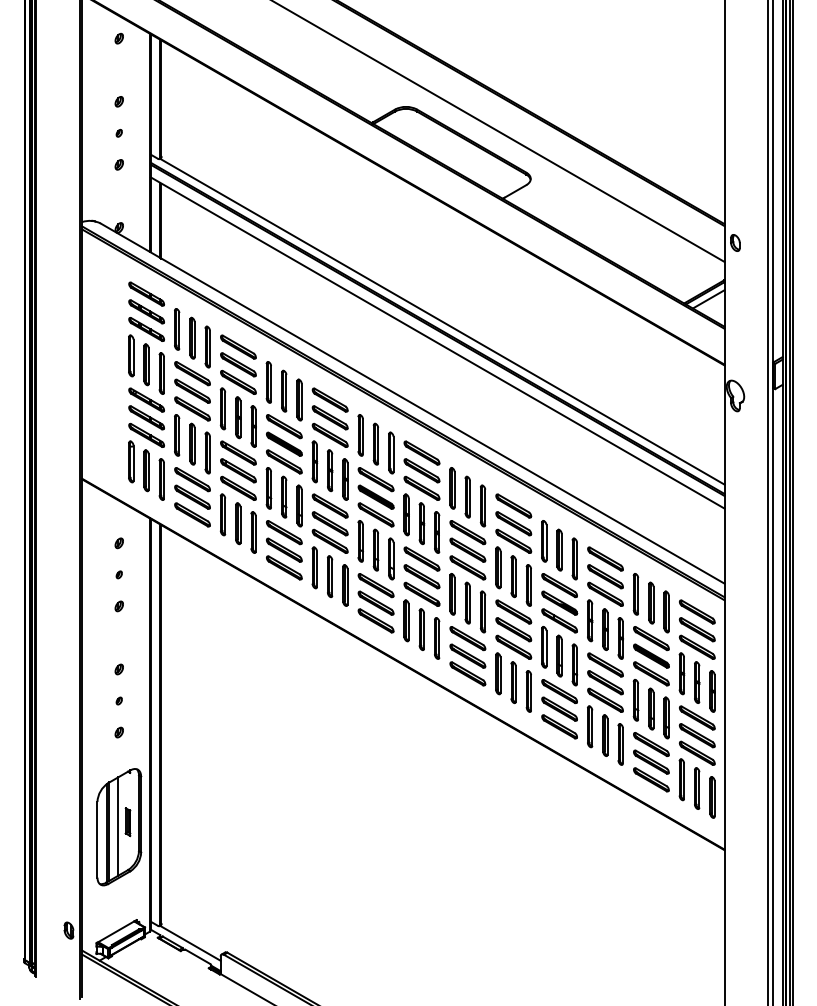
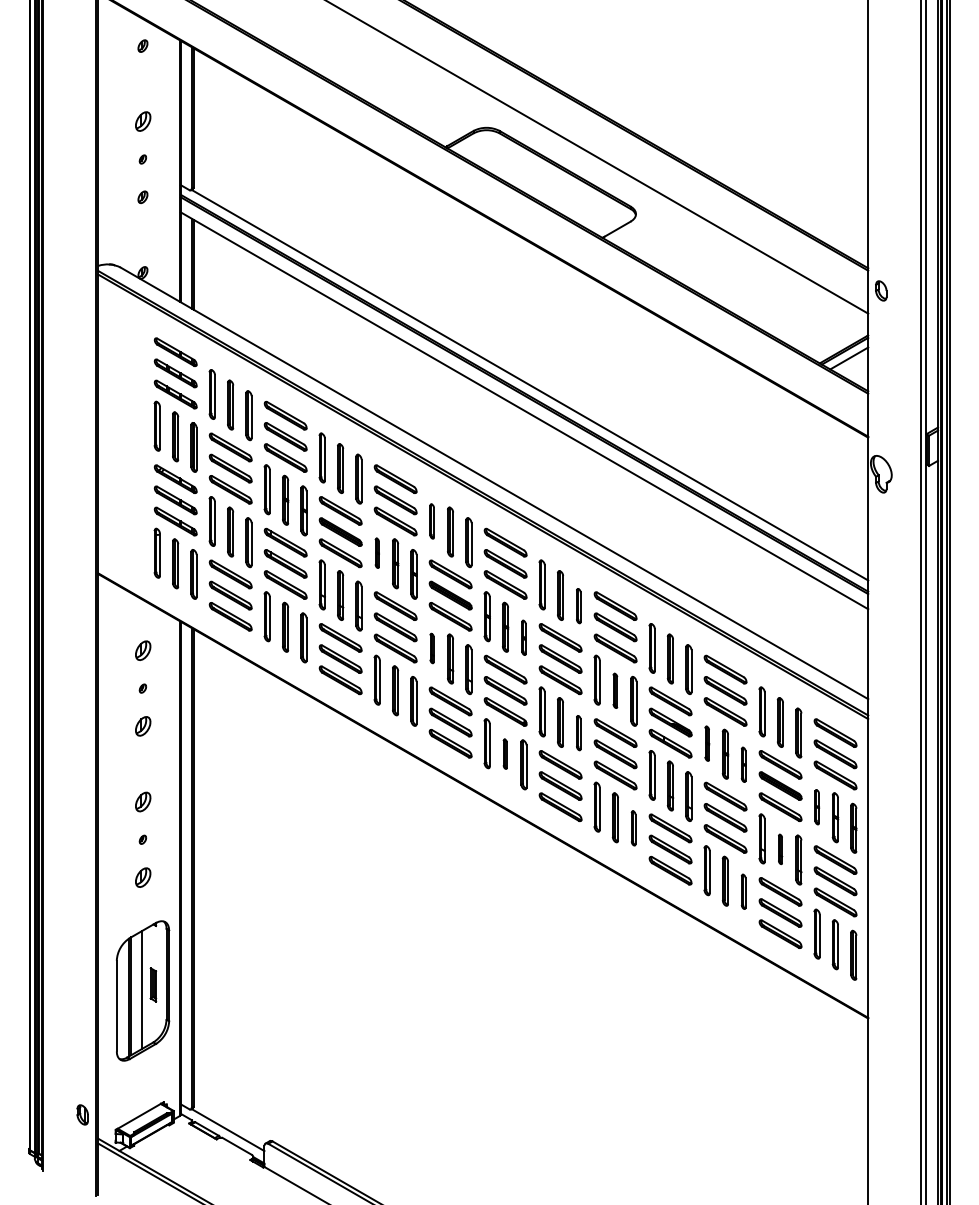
part: (118, 101) -> (141, 121), size x1.6
part: (360, 435) -> (431, 521), size x0.7
part: (314, 461) -> (376, 552), size x0.6
part: (482, 505) -> (578, 605), size x0.7
part: (437, 532) -> (524, 637), size x0.7
part: (360, 541) -> (431, 648), size x0.6
part: (118, 543) -> (141, 651), size x1.6
part: (513, 576) -> (615, 690), size x0.7
part: (118, 606) -> (141, 726), size x1.6
part: (482, 611) -> (578, 732), size x0.7
part: (590, 620) -> (707, 743), size x0.7
part: (421, 629) -> (505, 754), size x0.6
part: (620, 638) -> (743, 764), size x0.7
part: (118, 669) -> (141, 802), size x1.6
part: (681, 673) -> (816, 806), size x0.7
part: (528, 691) -> (633, 828), size x0.7
part: (651, 708) -> (780, 848), size x0.6
part: (118, 732) -> (141, 877), size x1.6
part: (620, 744) -> (743, 891), size x0.7

